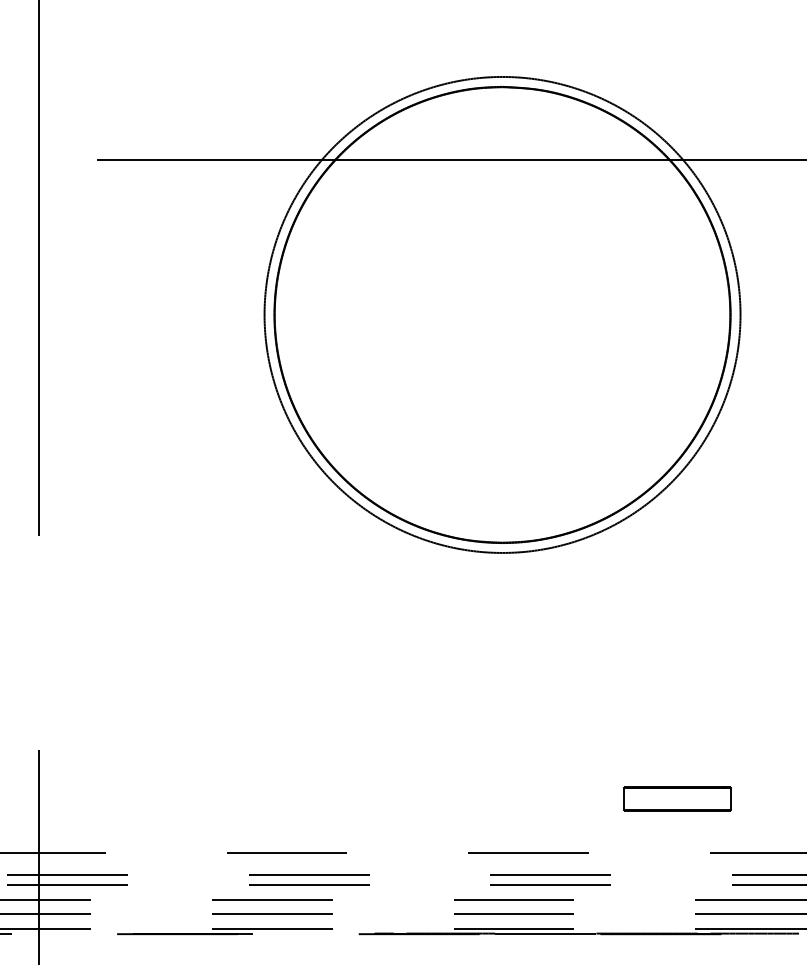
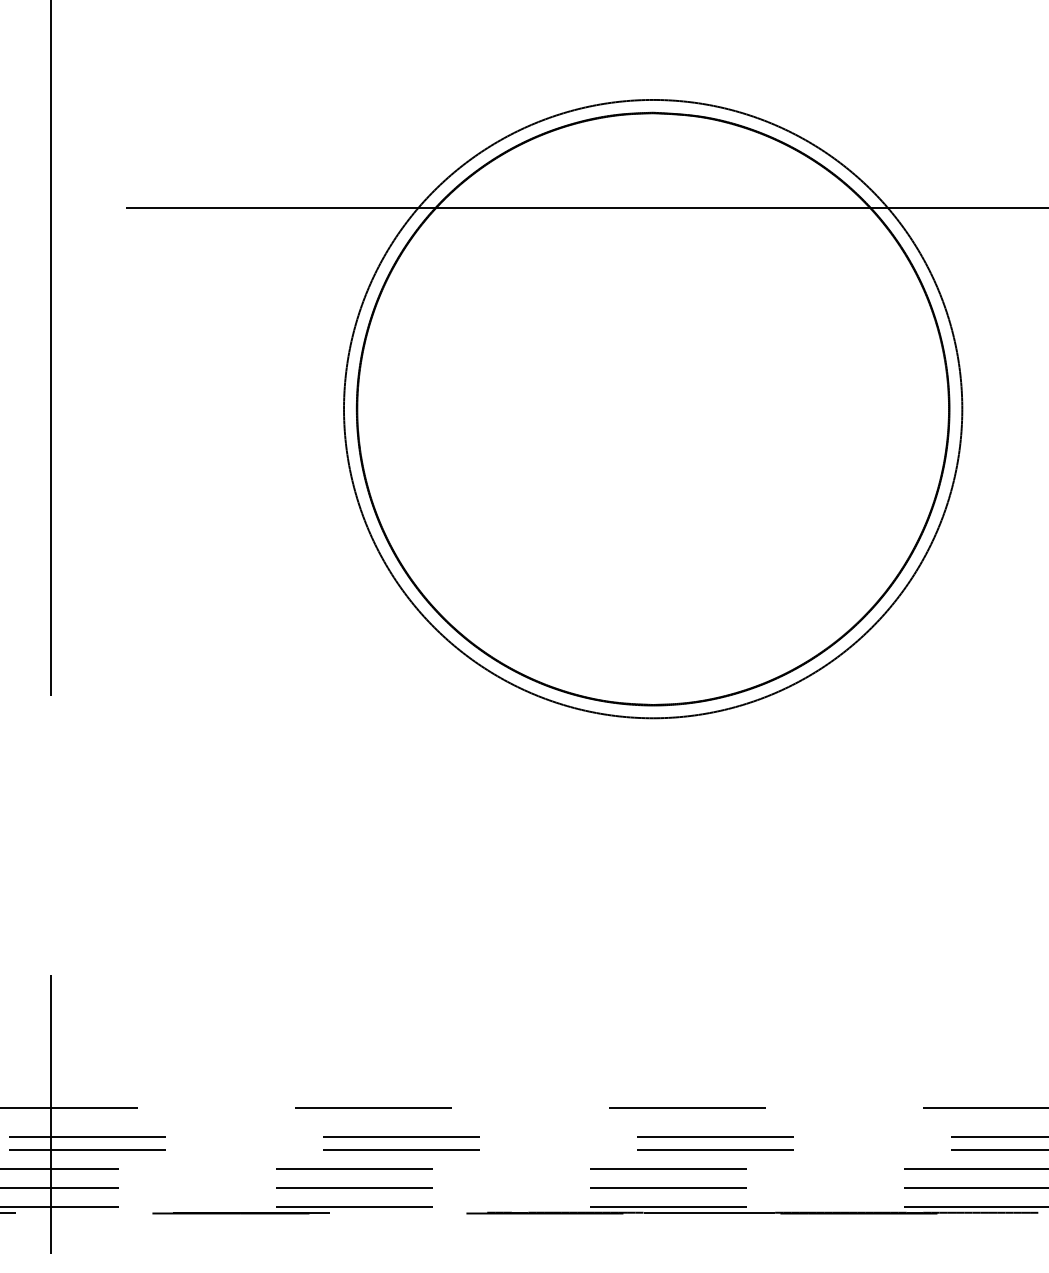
part: (677, 798) -> (880, 1037), removed

